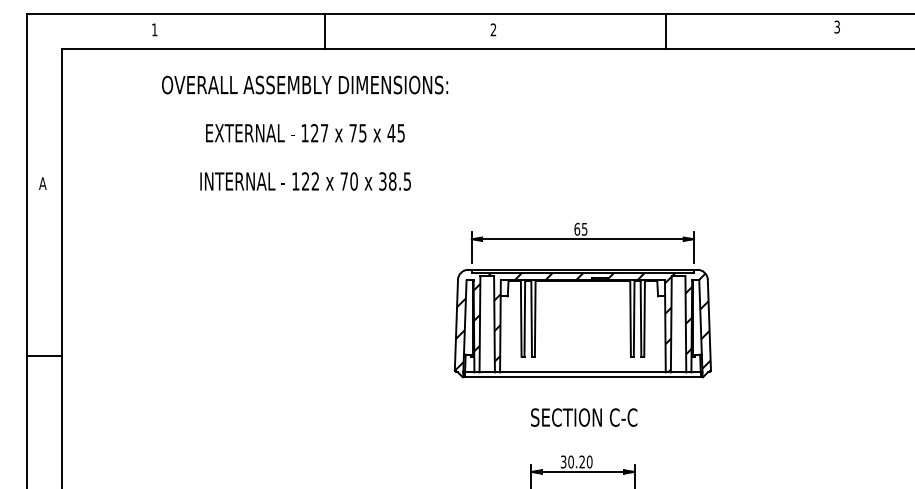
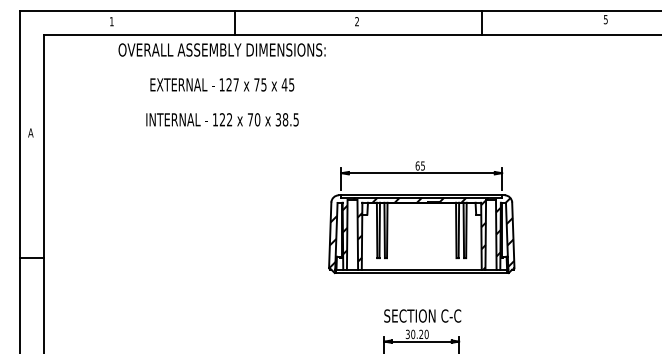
text: (836, 26) -> (605, 19), 3 -> 5
text: (305, 132) -> (222, 84), moved
text: (584, 417) -> (422, 315), moved

